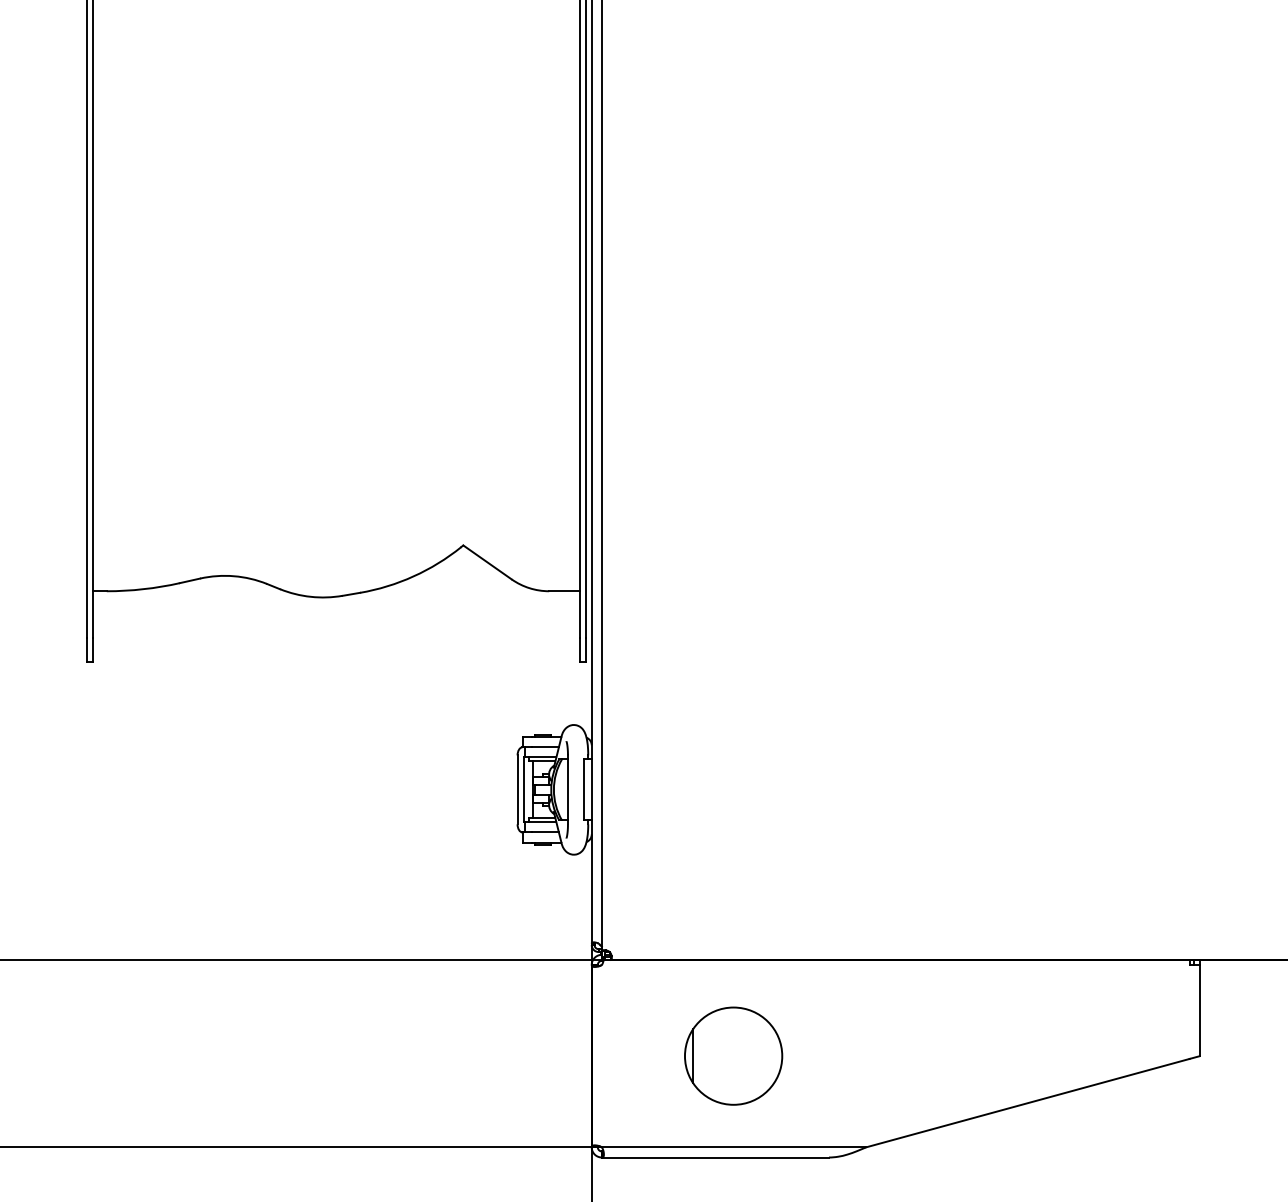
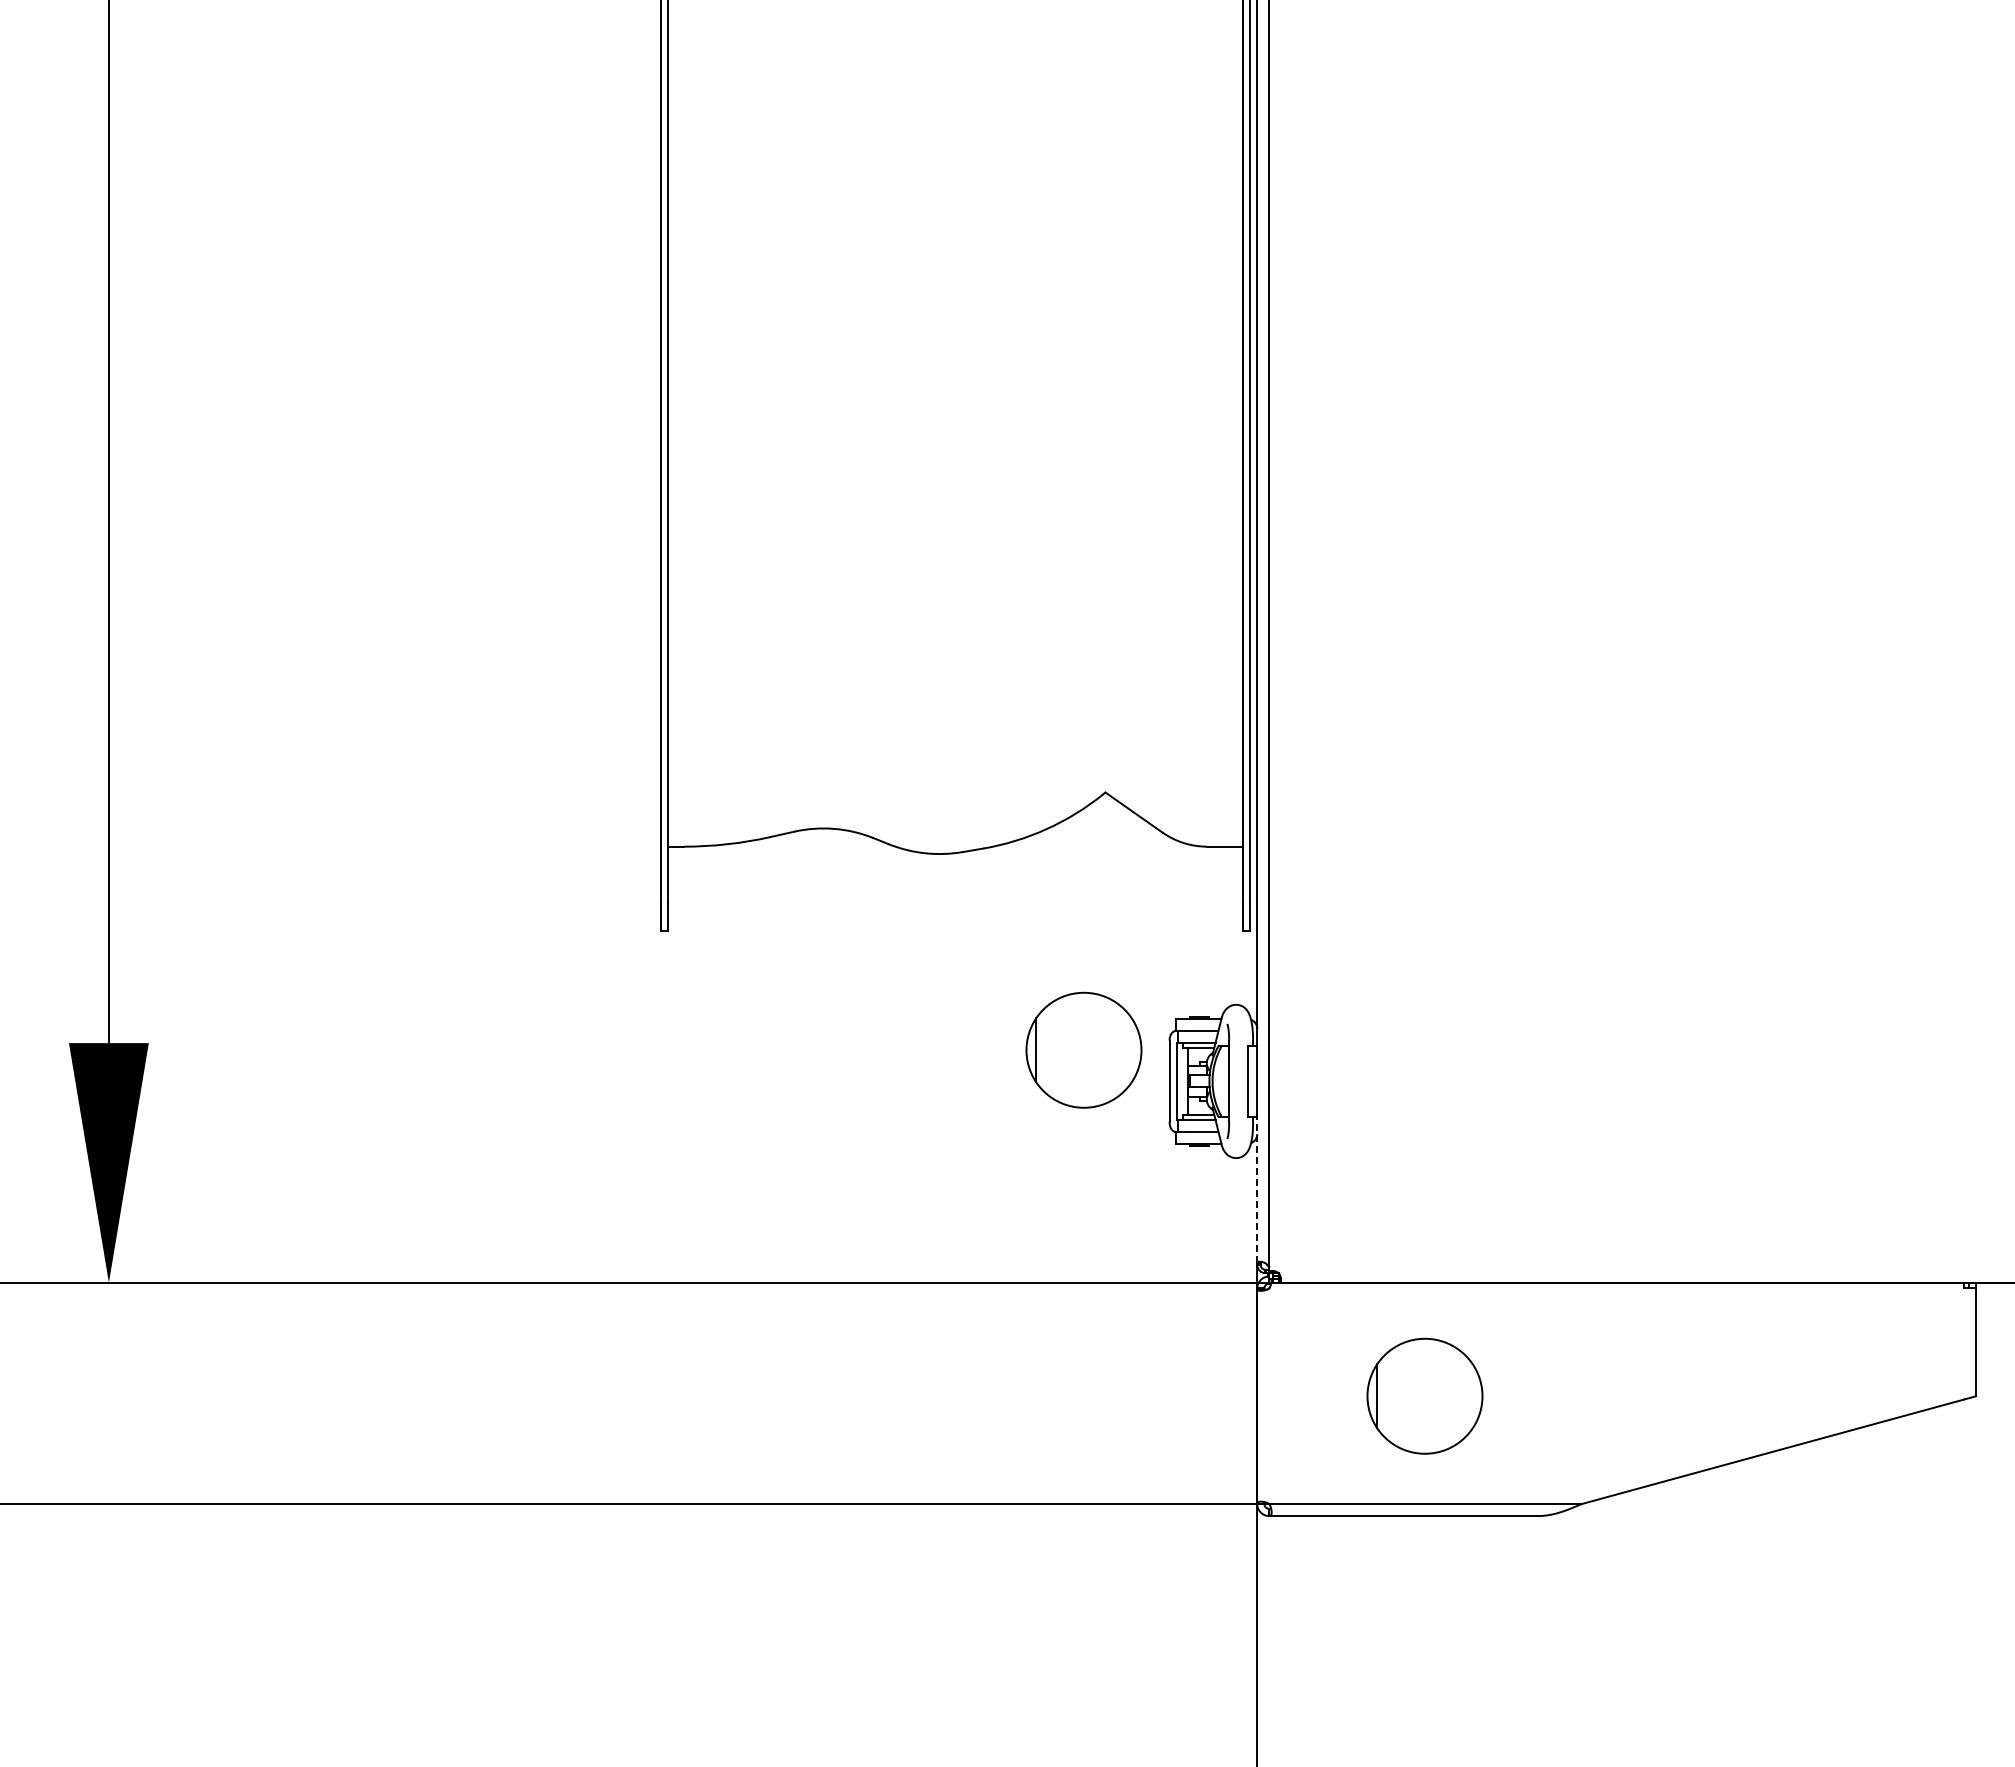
part: (444, 762) -> (1083, 1049), added
line: (591, 882) -> (1257, 1190), solid -> dashed

